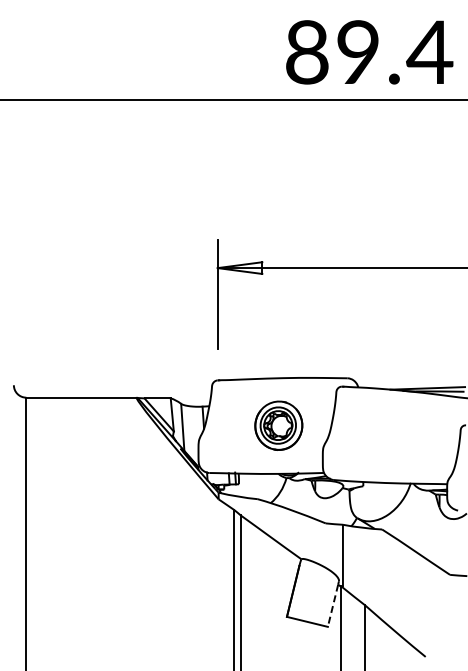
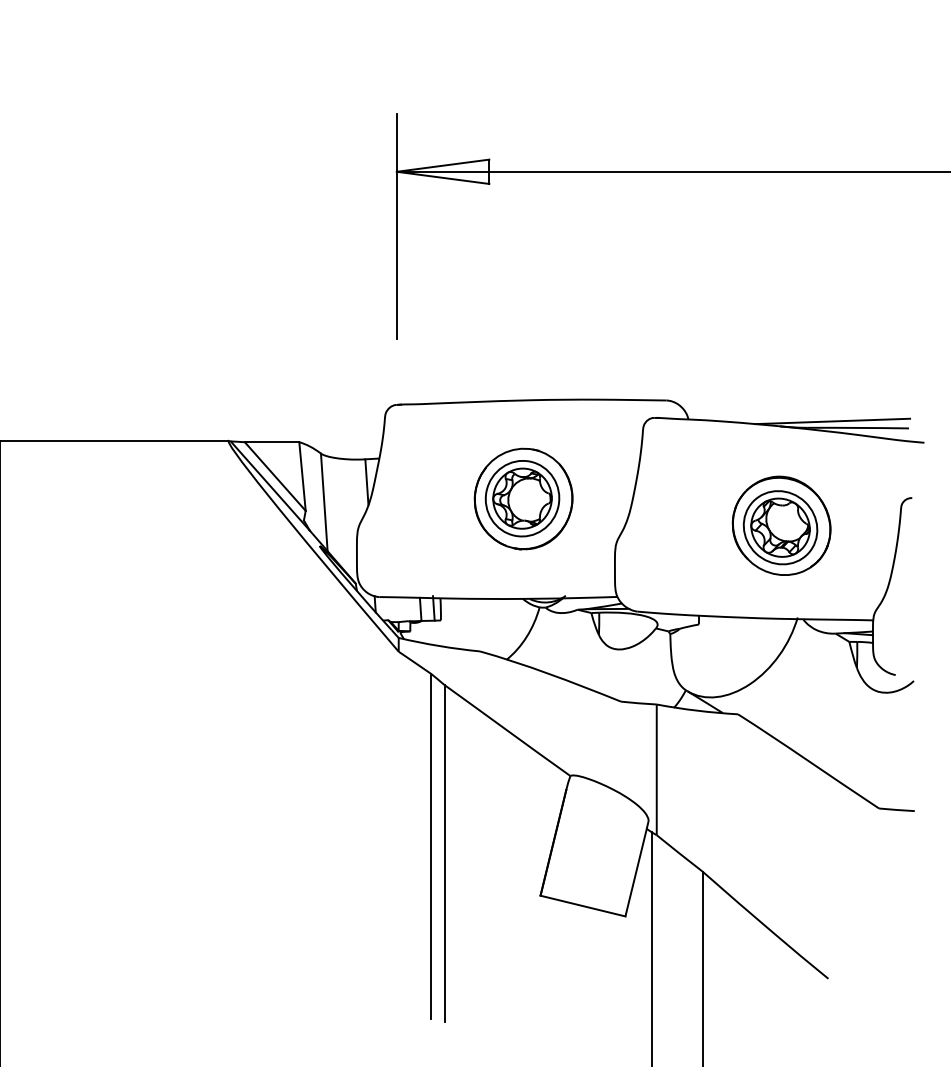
part: (402, 438) -> (780, 525), added
line: (333, 605) -> (637, 872), dashed -> solid

